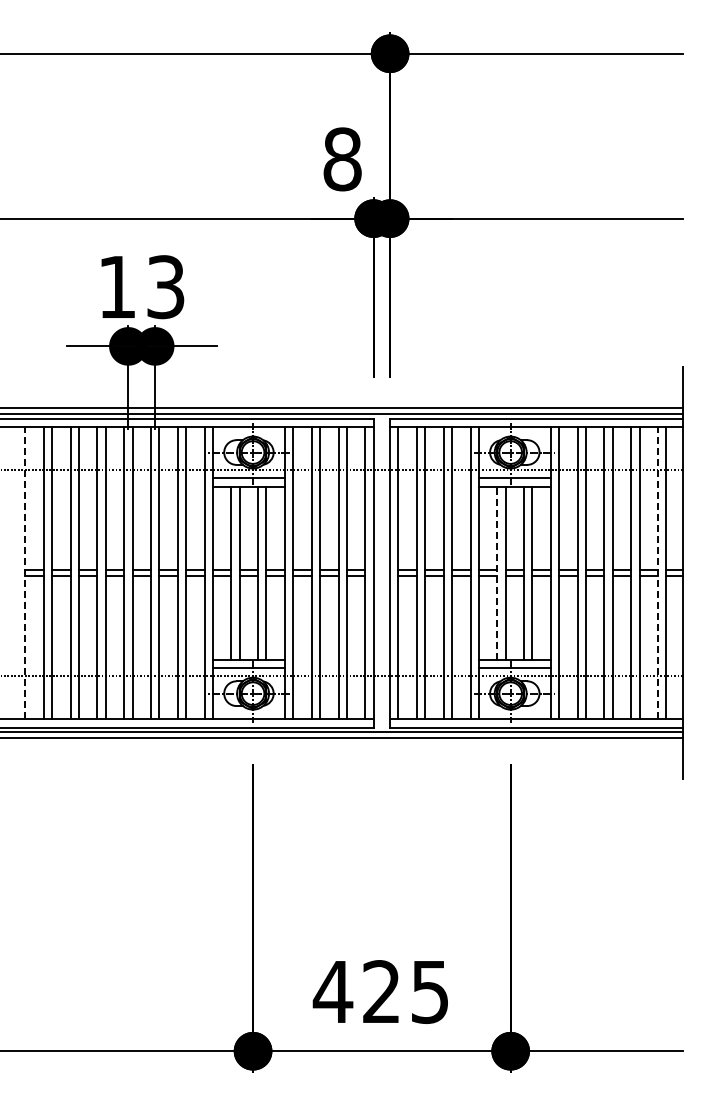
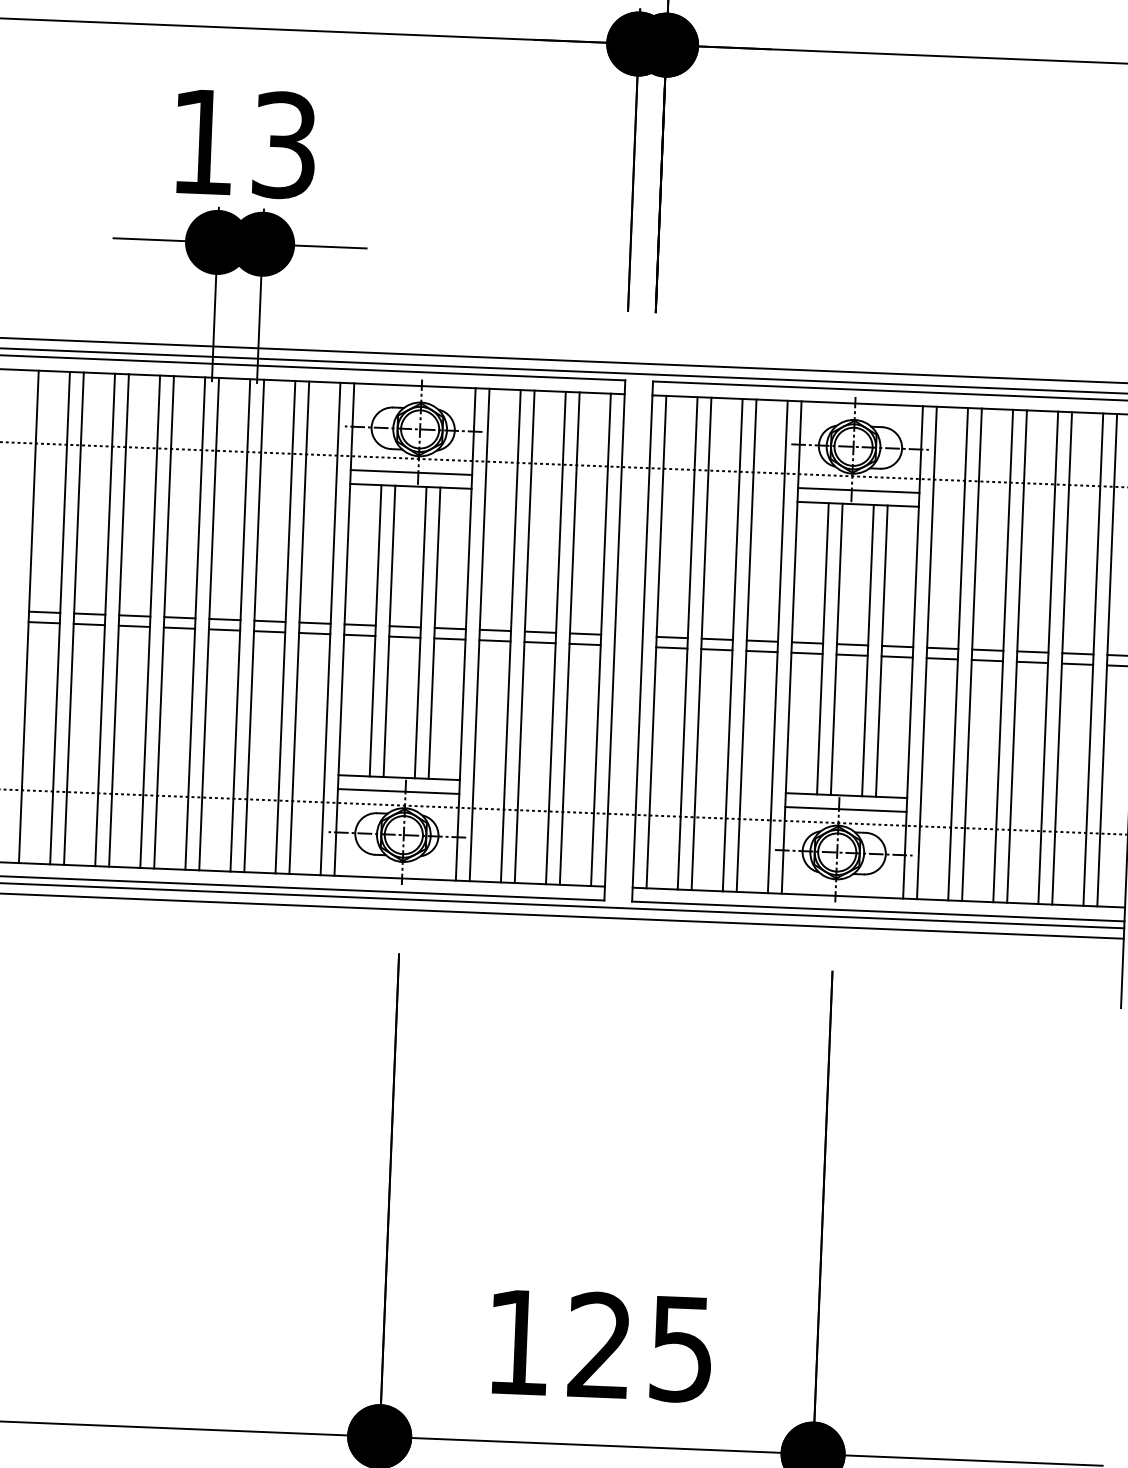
line: (25, 572) -> (29, 615), dashed -> solid
line: (658, 572) -> (1094, 658), dashed -> solid
line: (497, 573) -> (823, 649), dashed -> solid
text: (332, 991) -> (517, 1341), 425 -> 125

